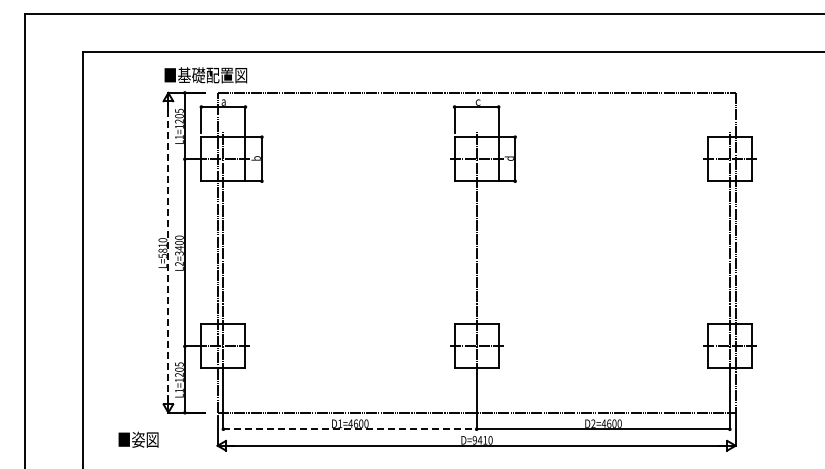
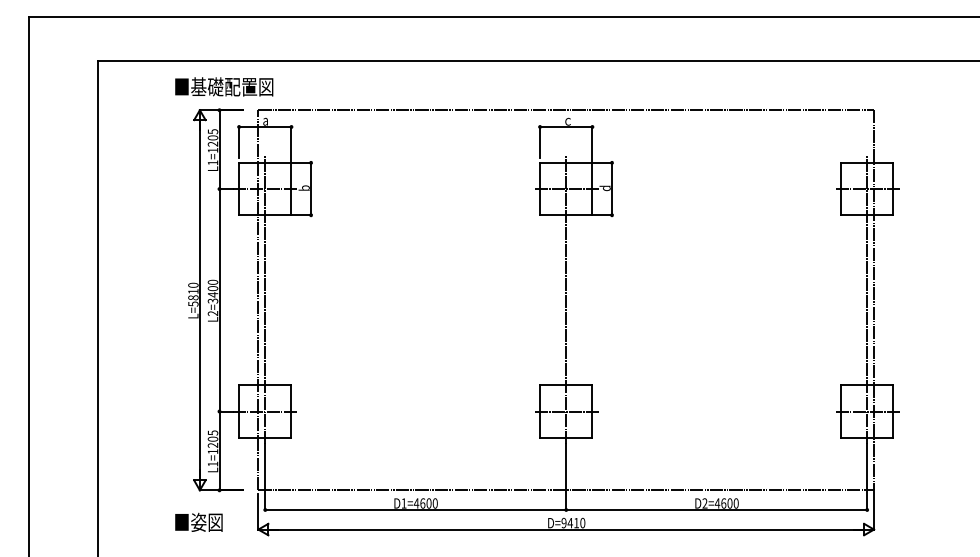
text: (205, 75) -> (223, 87), moved
line: (168, 252) -> (200, 299), dashed -> solid
line: (350, 429) -> (416, 510), dashed -> solid
text: (138, 439) -> (198, 522), moved

